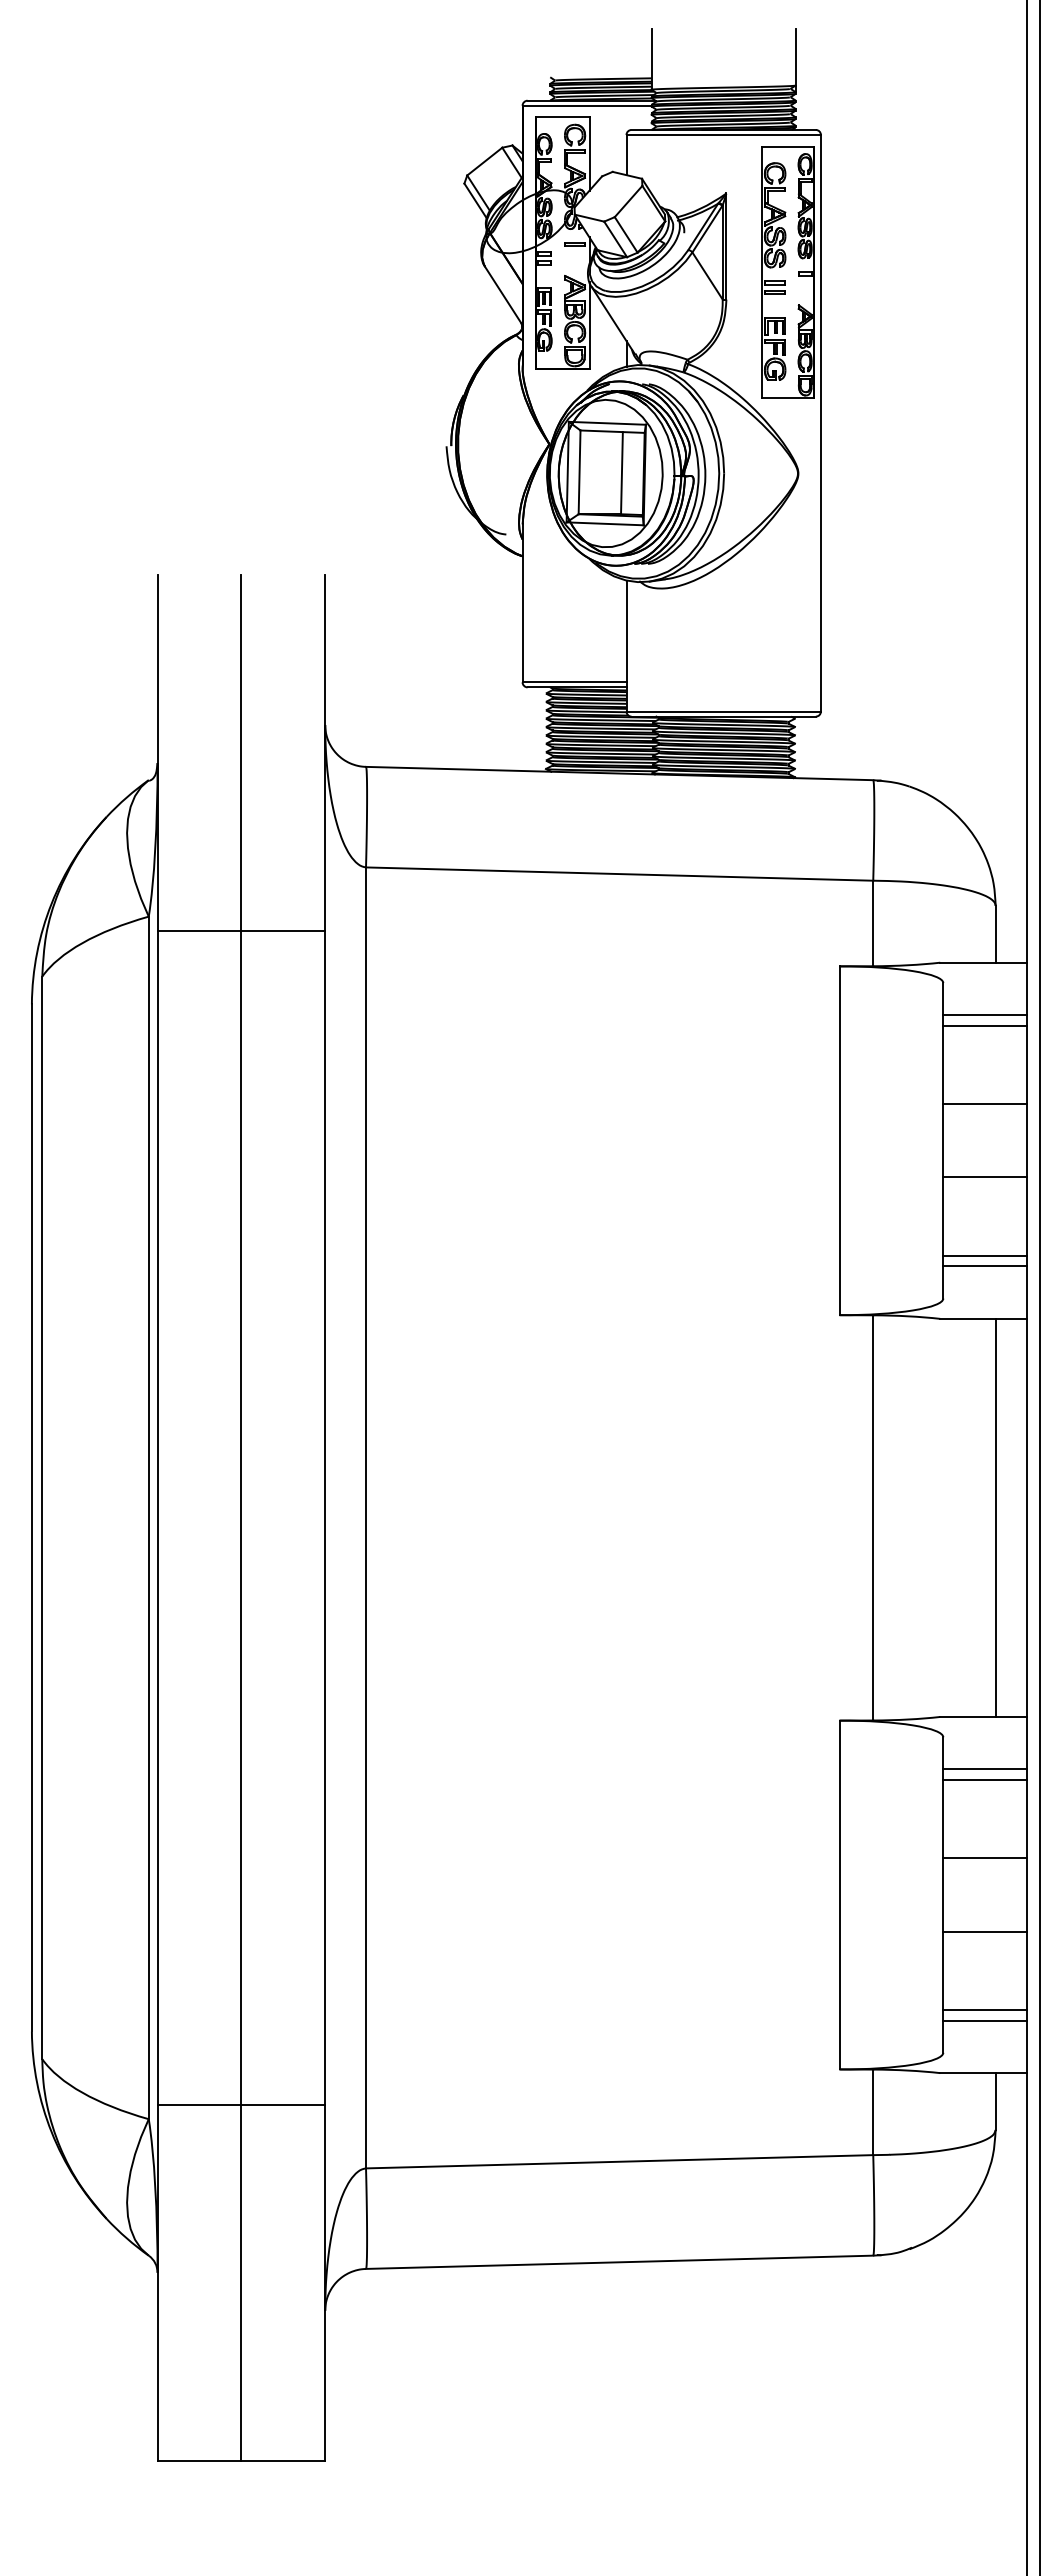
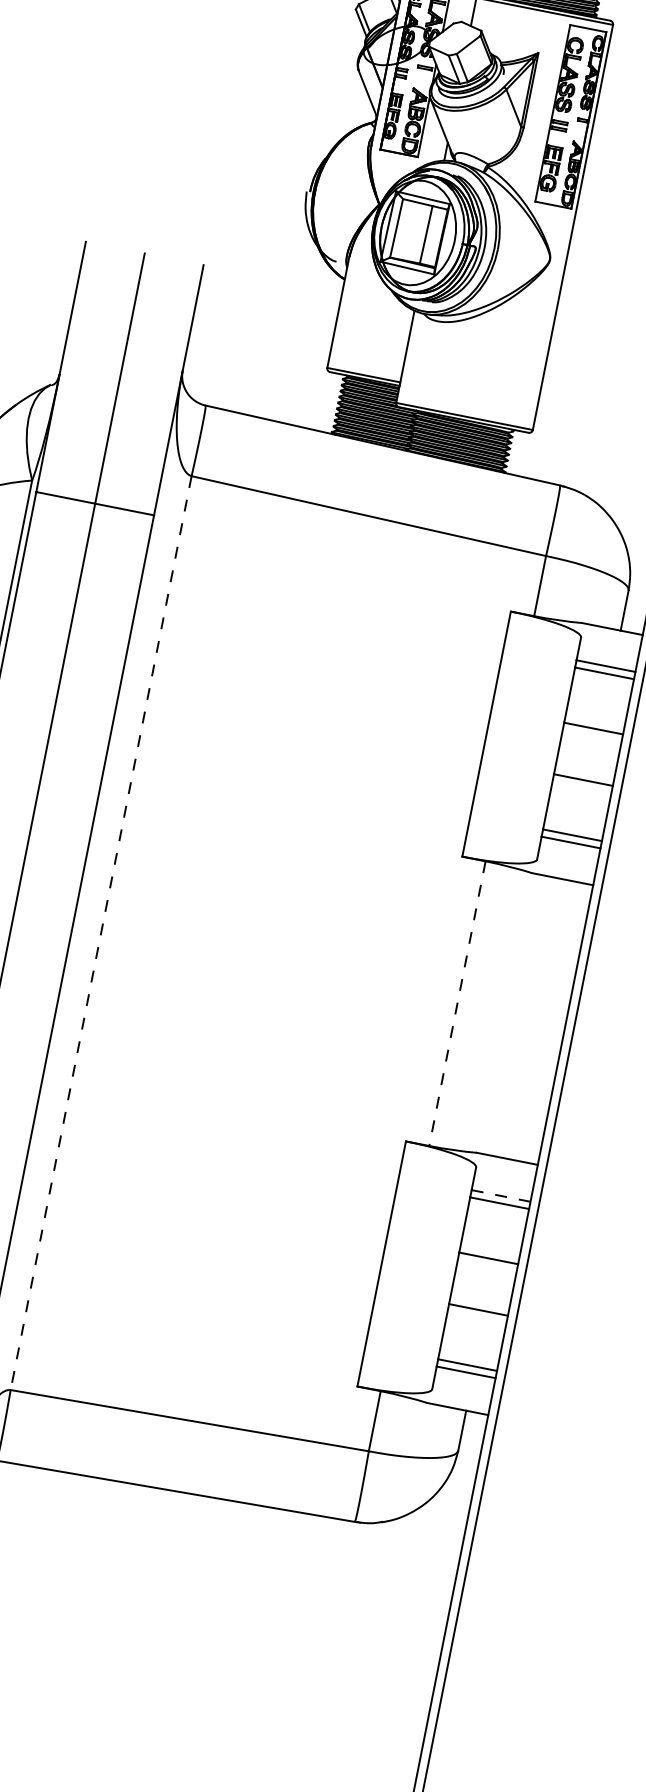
line: (873, 1517) -> (457, 1003), solid -> dashed
line: (995, 1517) -> (543, 1020), removed
line: (366, 1518) -> (101, 933), solid -> dashed
line: (985, 1769) -> (501, 1196), solid -> dashed

